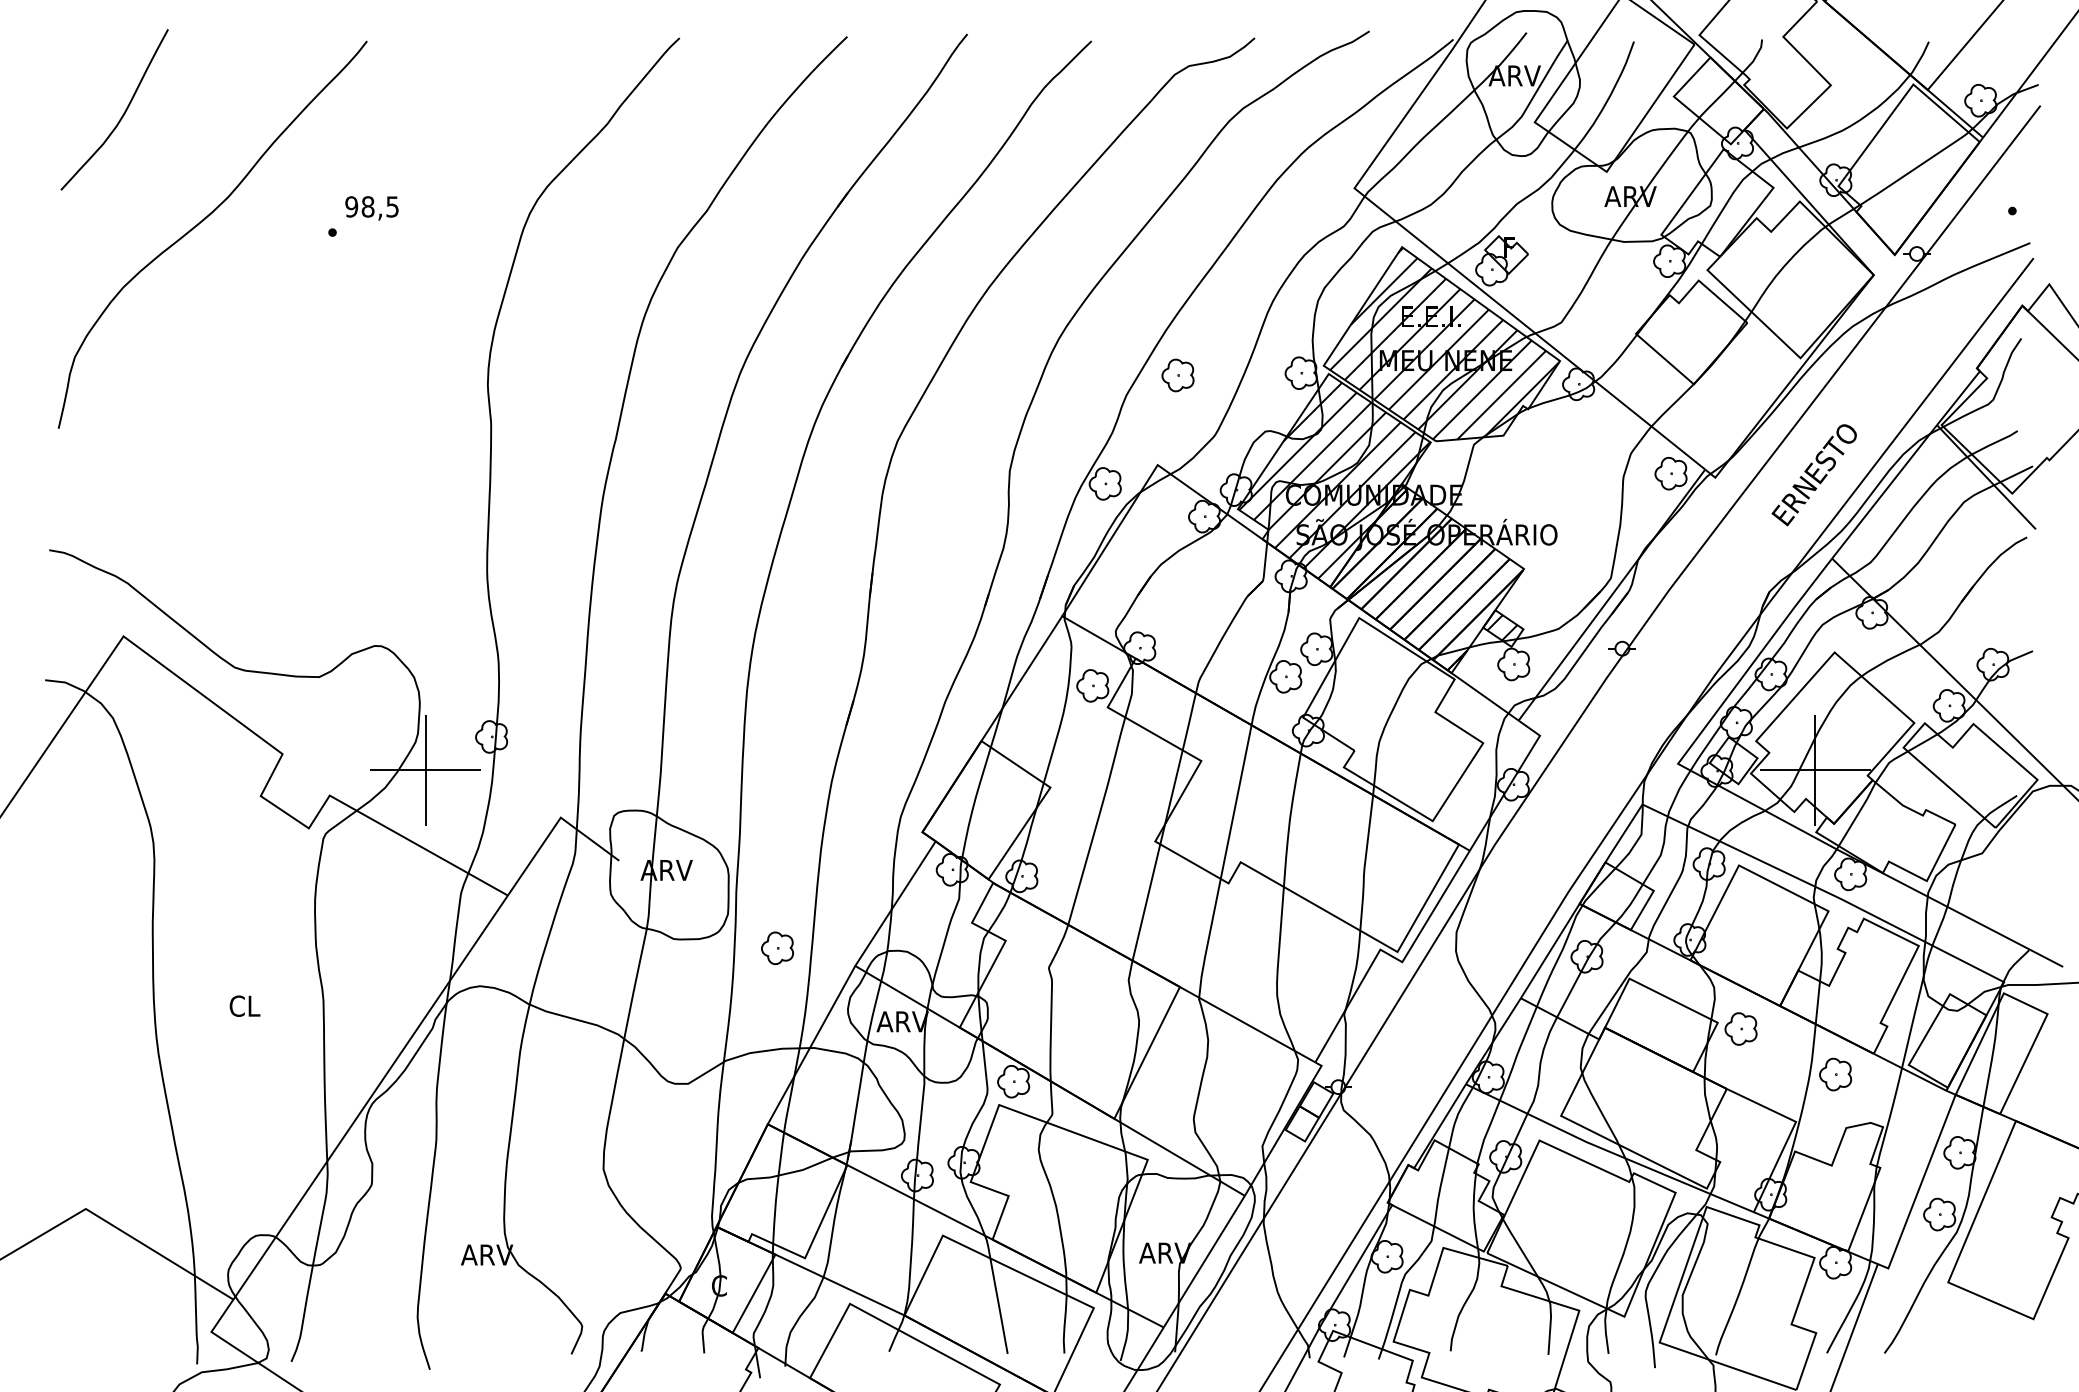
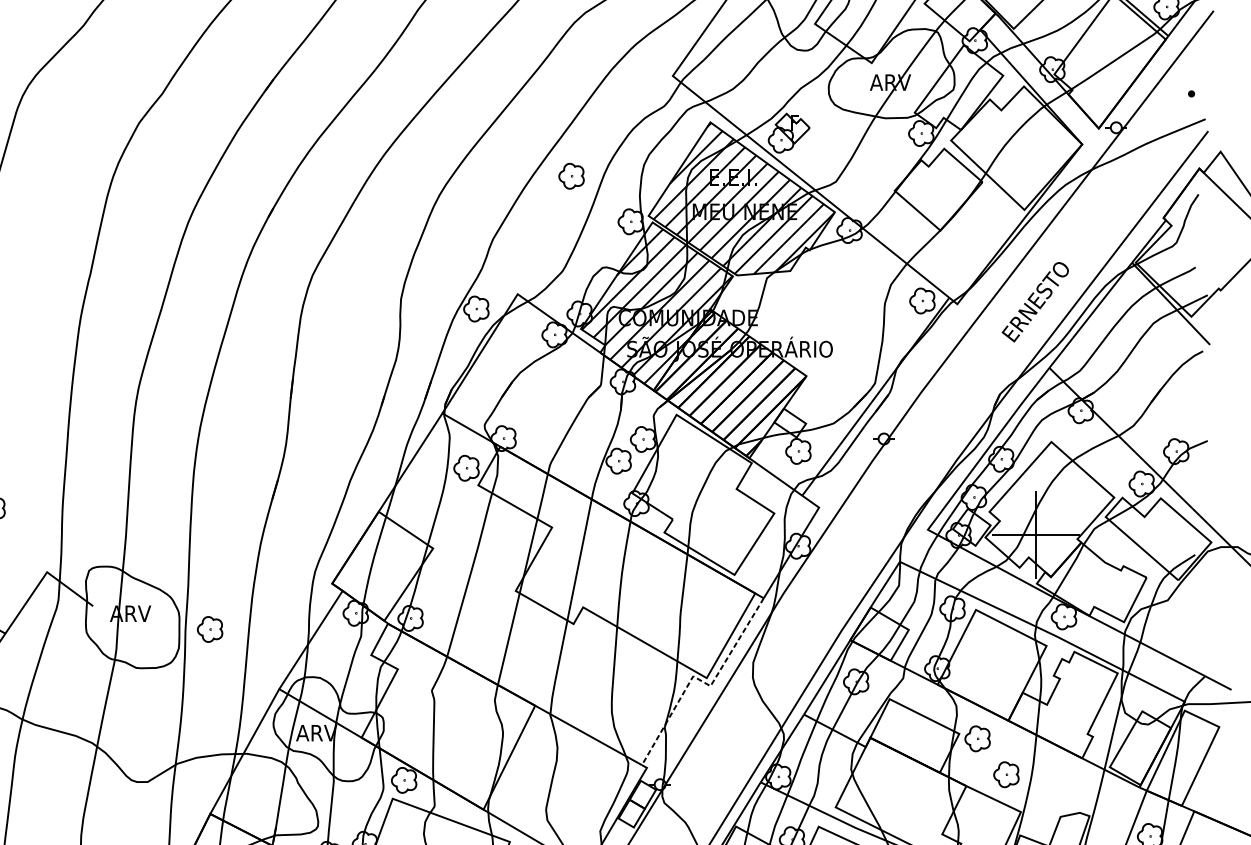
part: (1177, 375) -> (571, 176), moved
hatch: (1502, 627) -> (789, 422), removed
part: (777, 948) -> (210, 629), moved
line: (1391, 955) -> (702, 680), solid -> dashed
part: (1835, 1074) -> (1006, 774), moved

